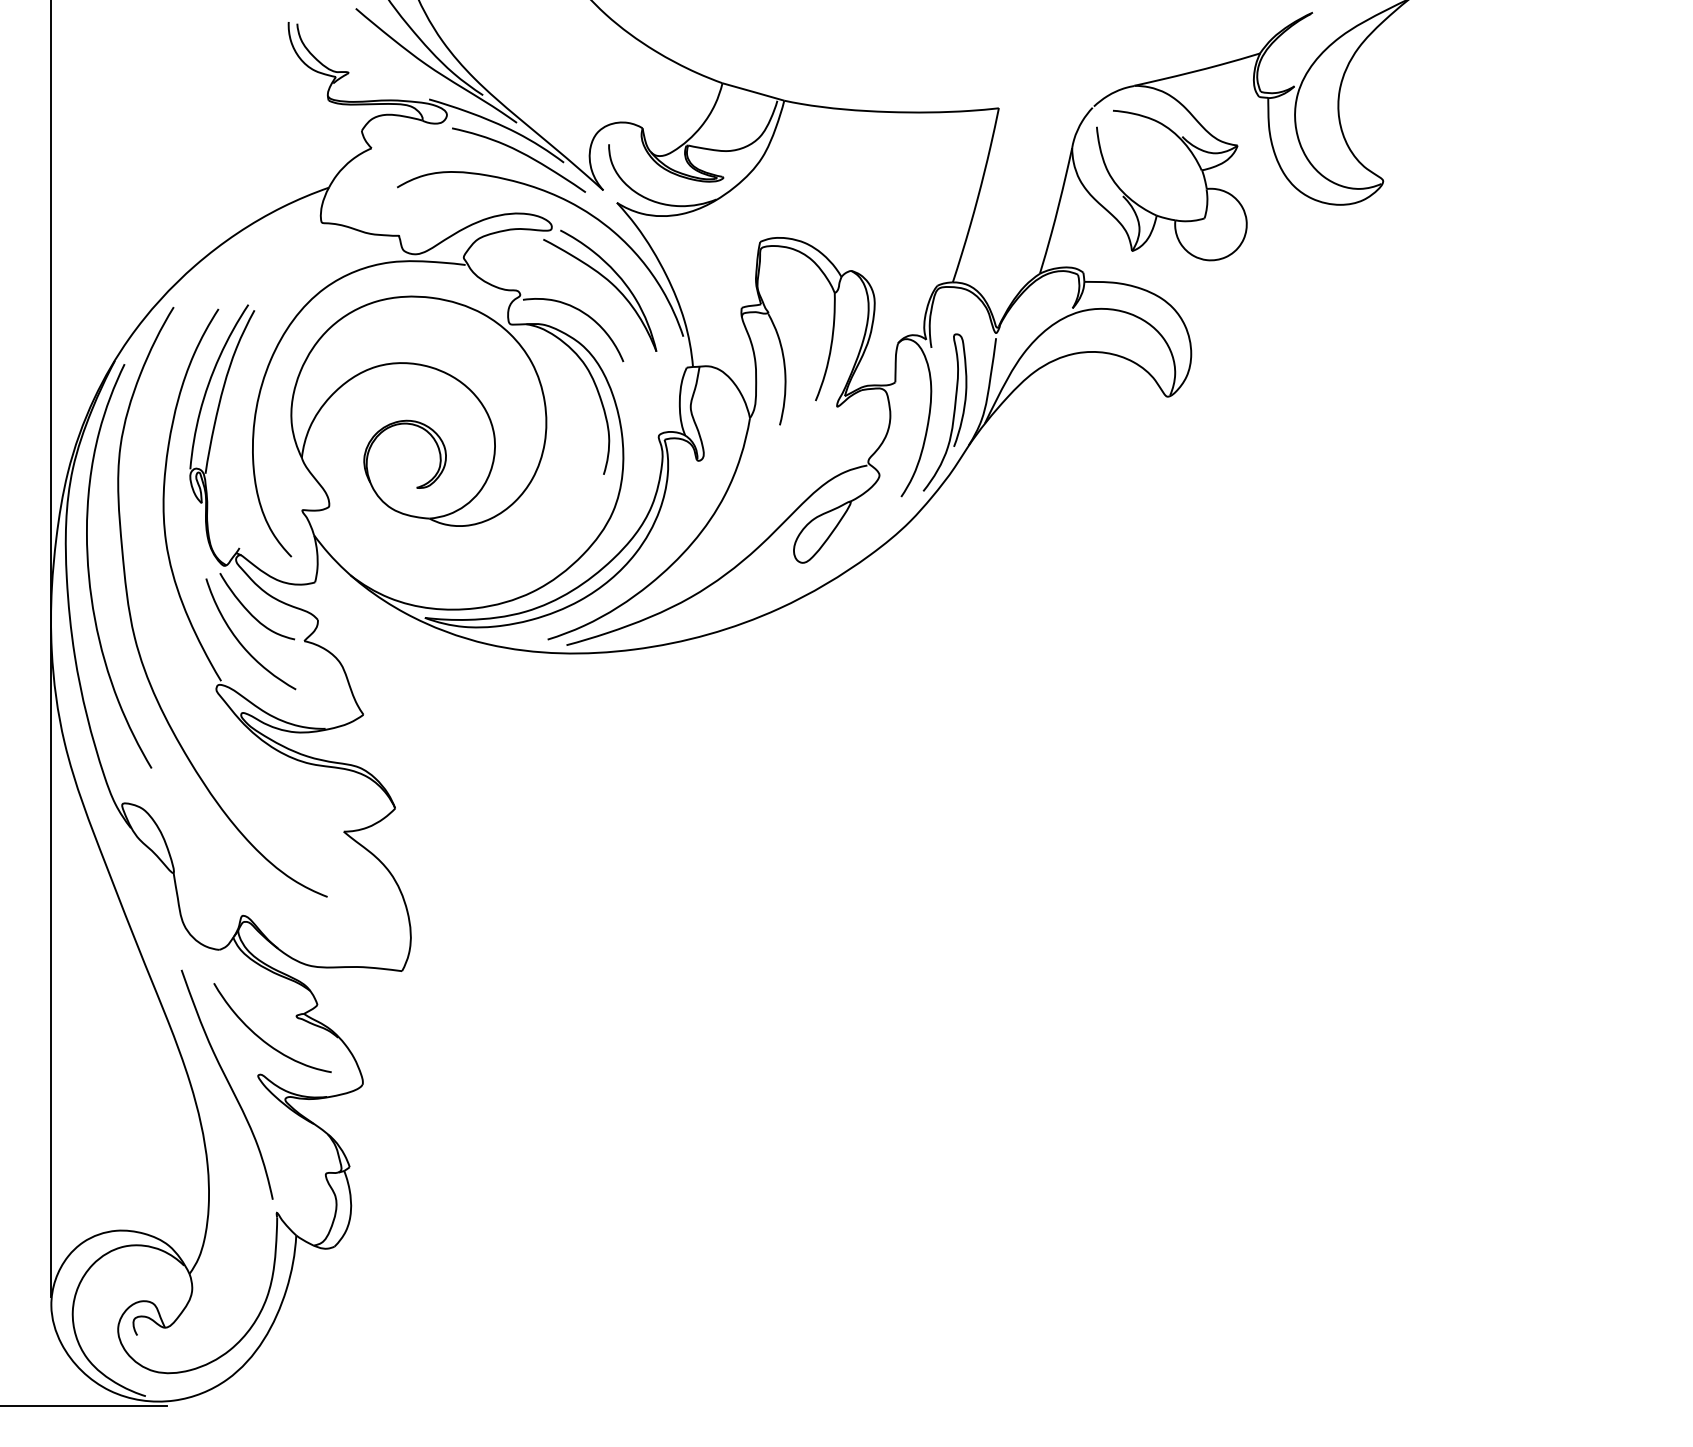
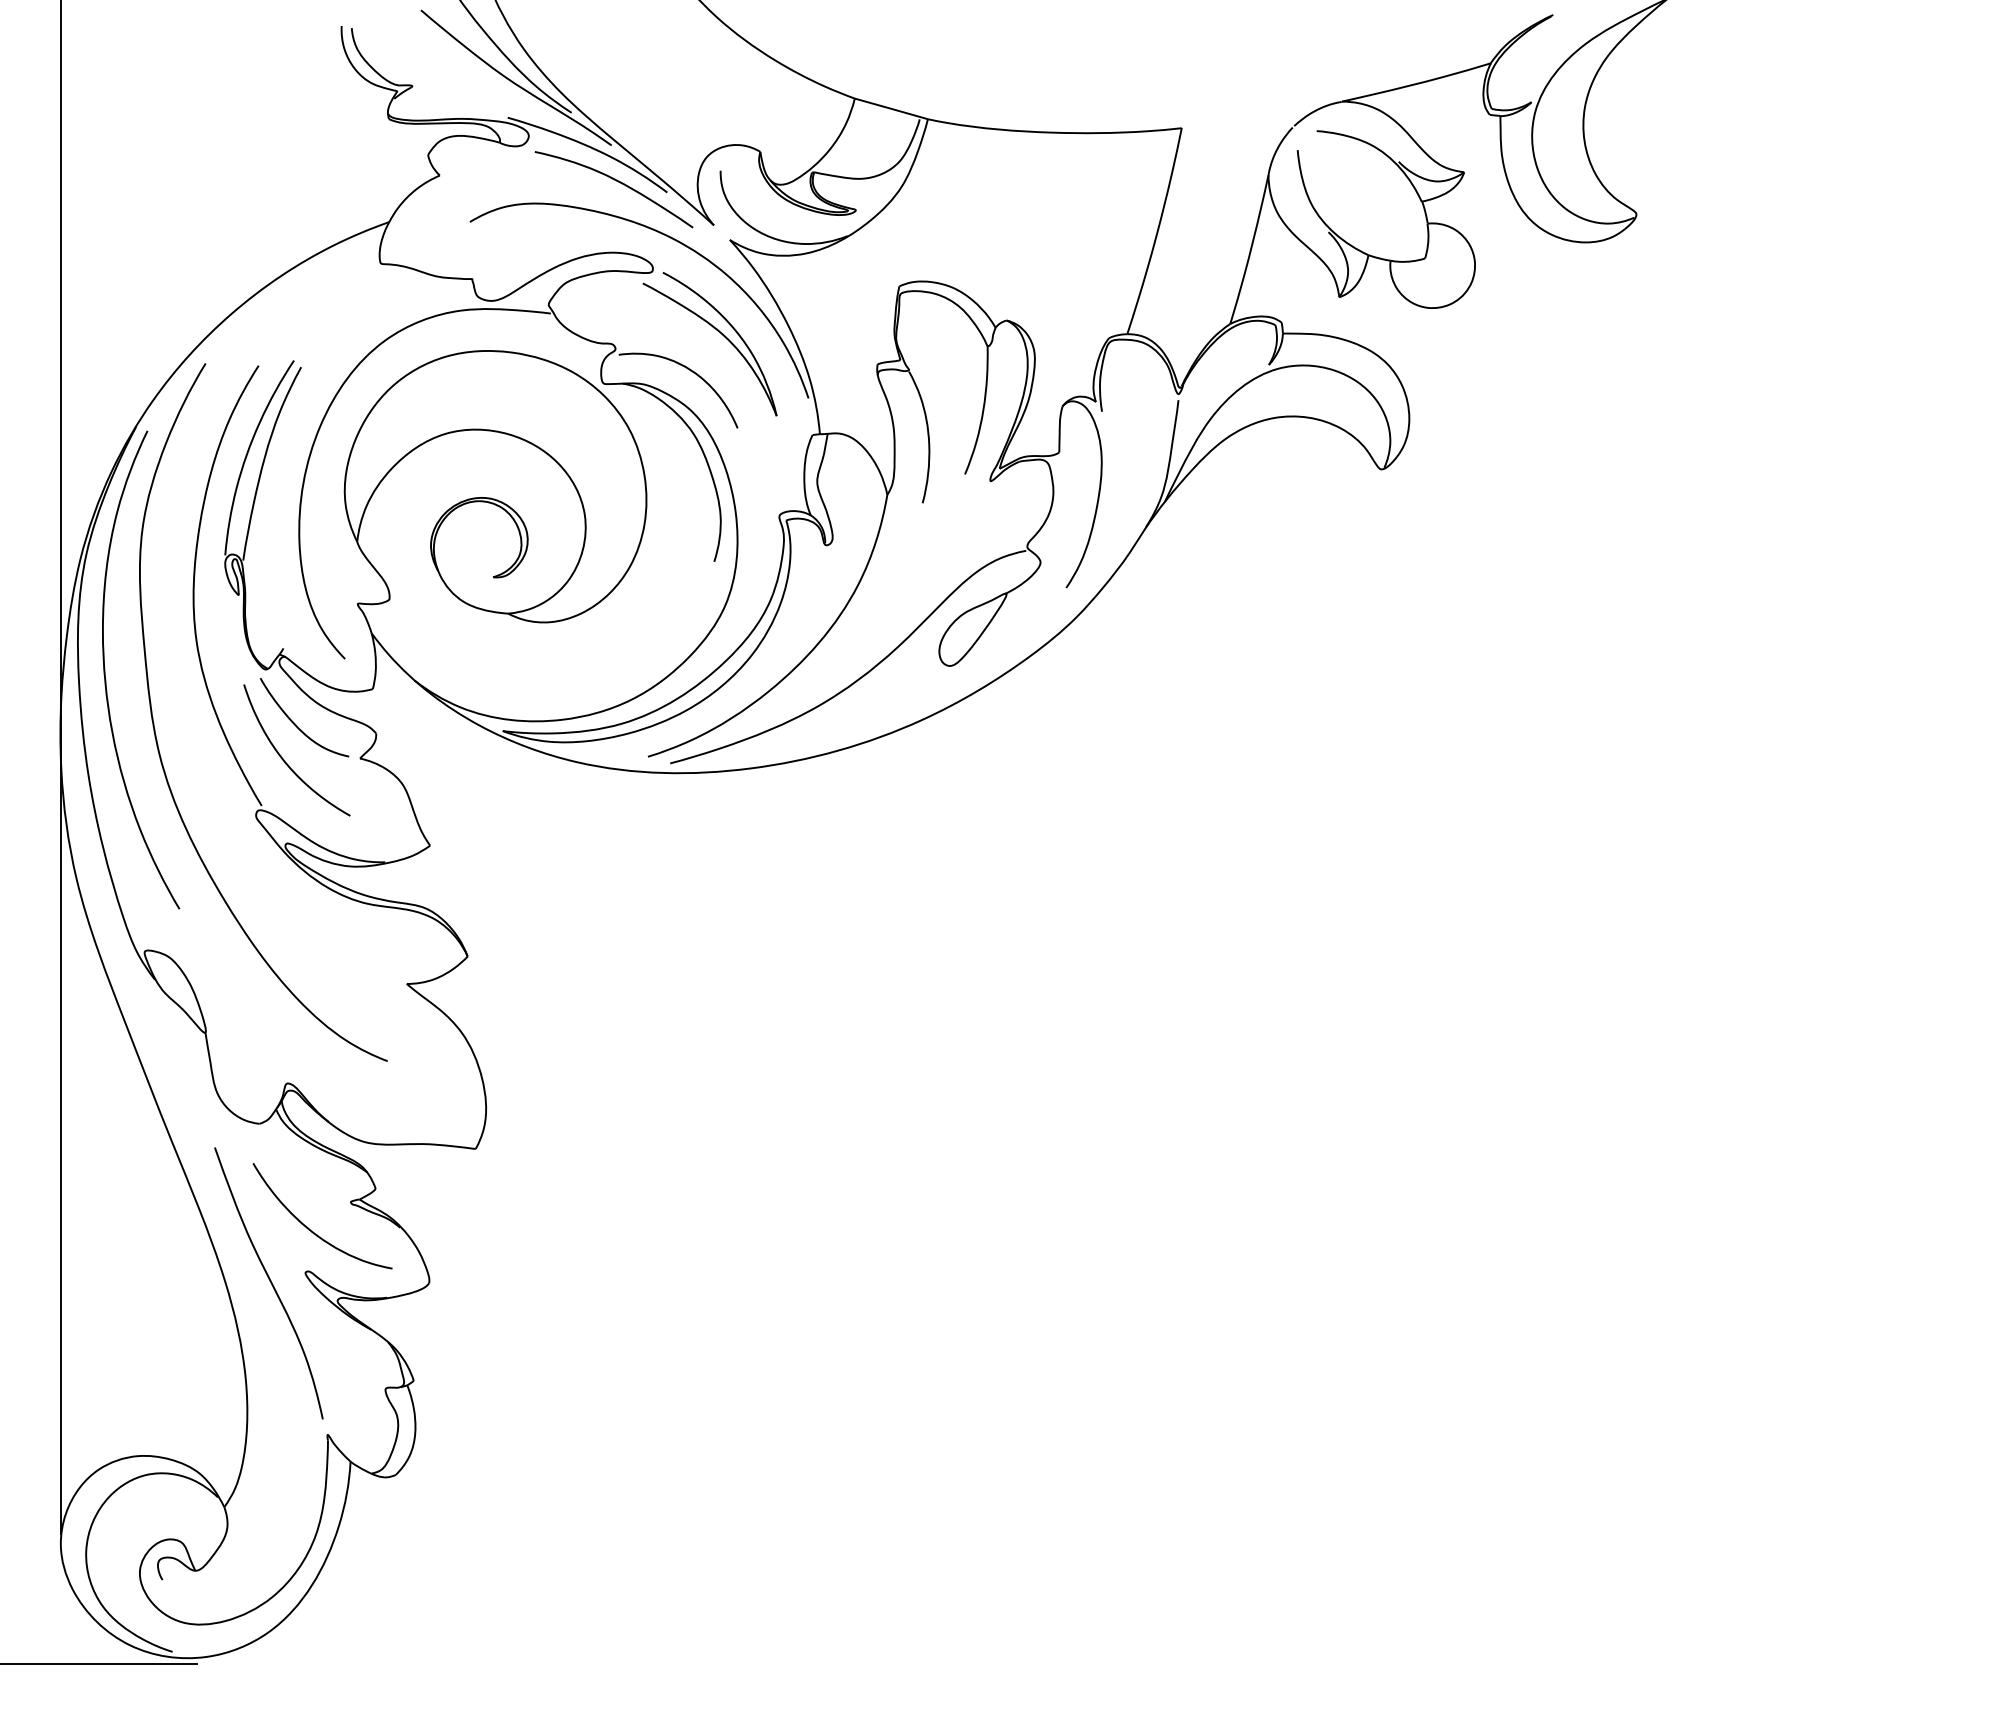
curve: (953, 415) -> (1127, 491), removed

